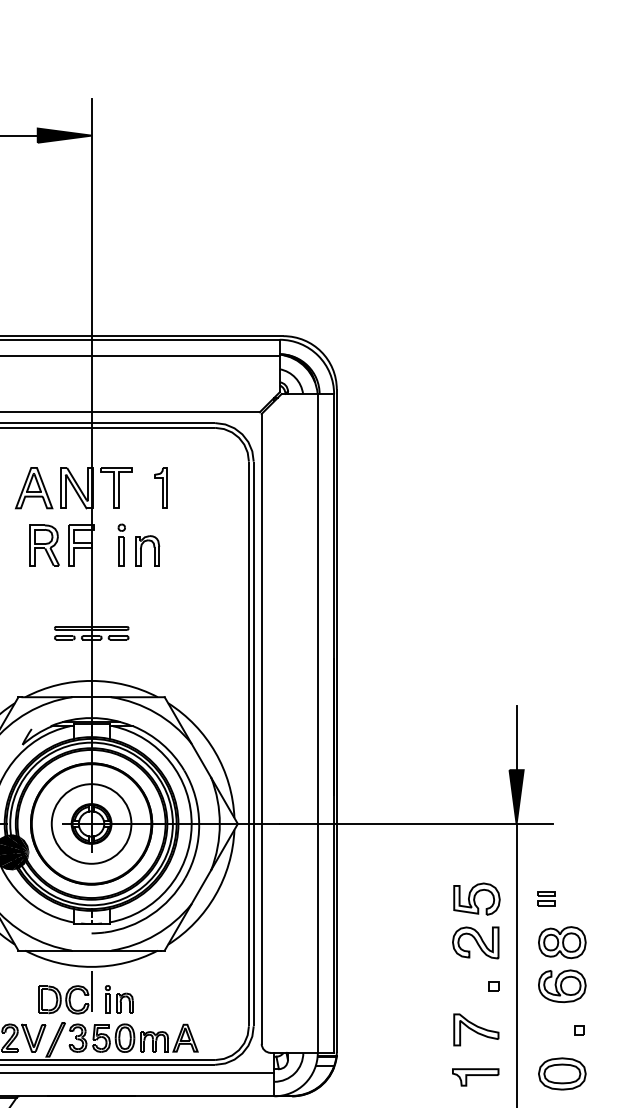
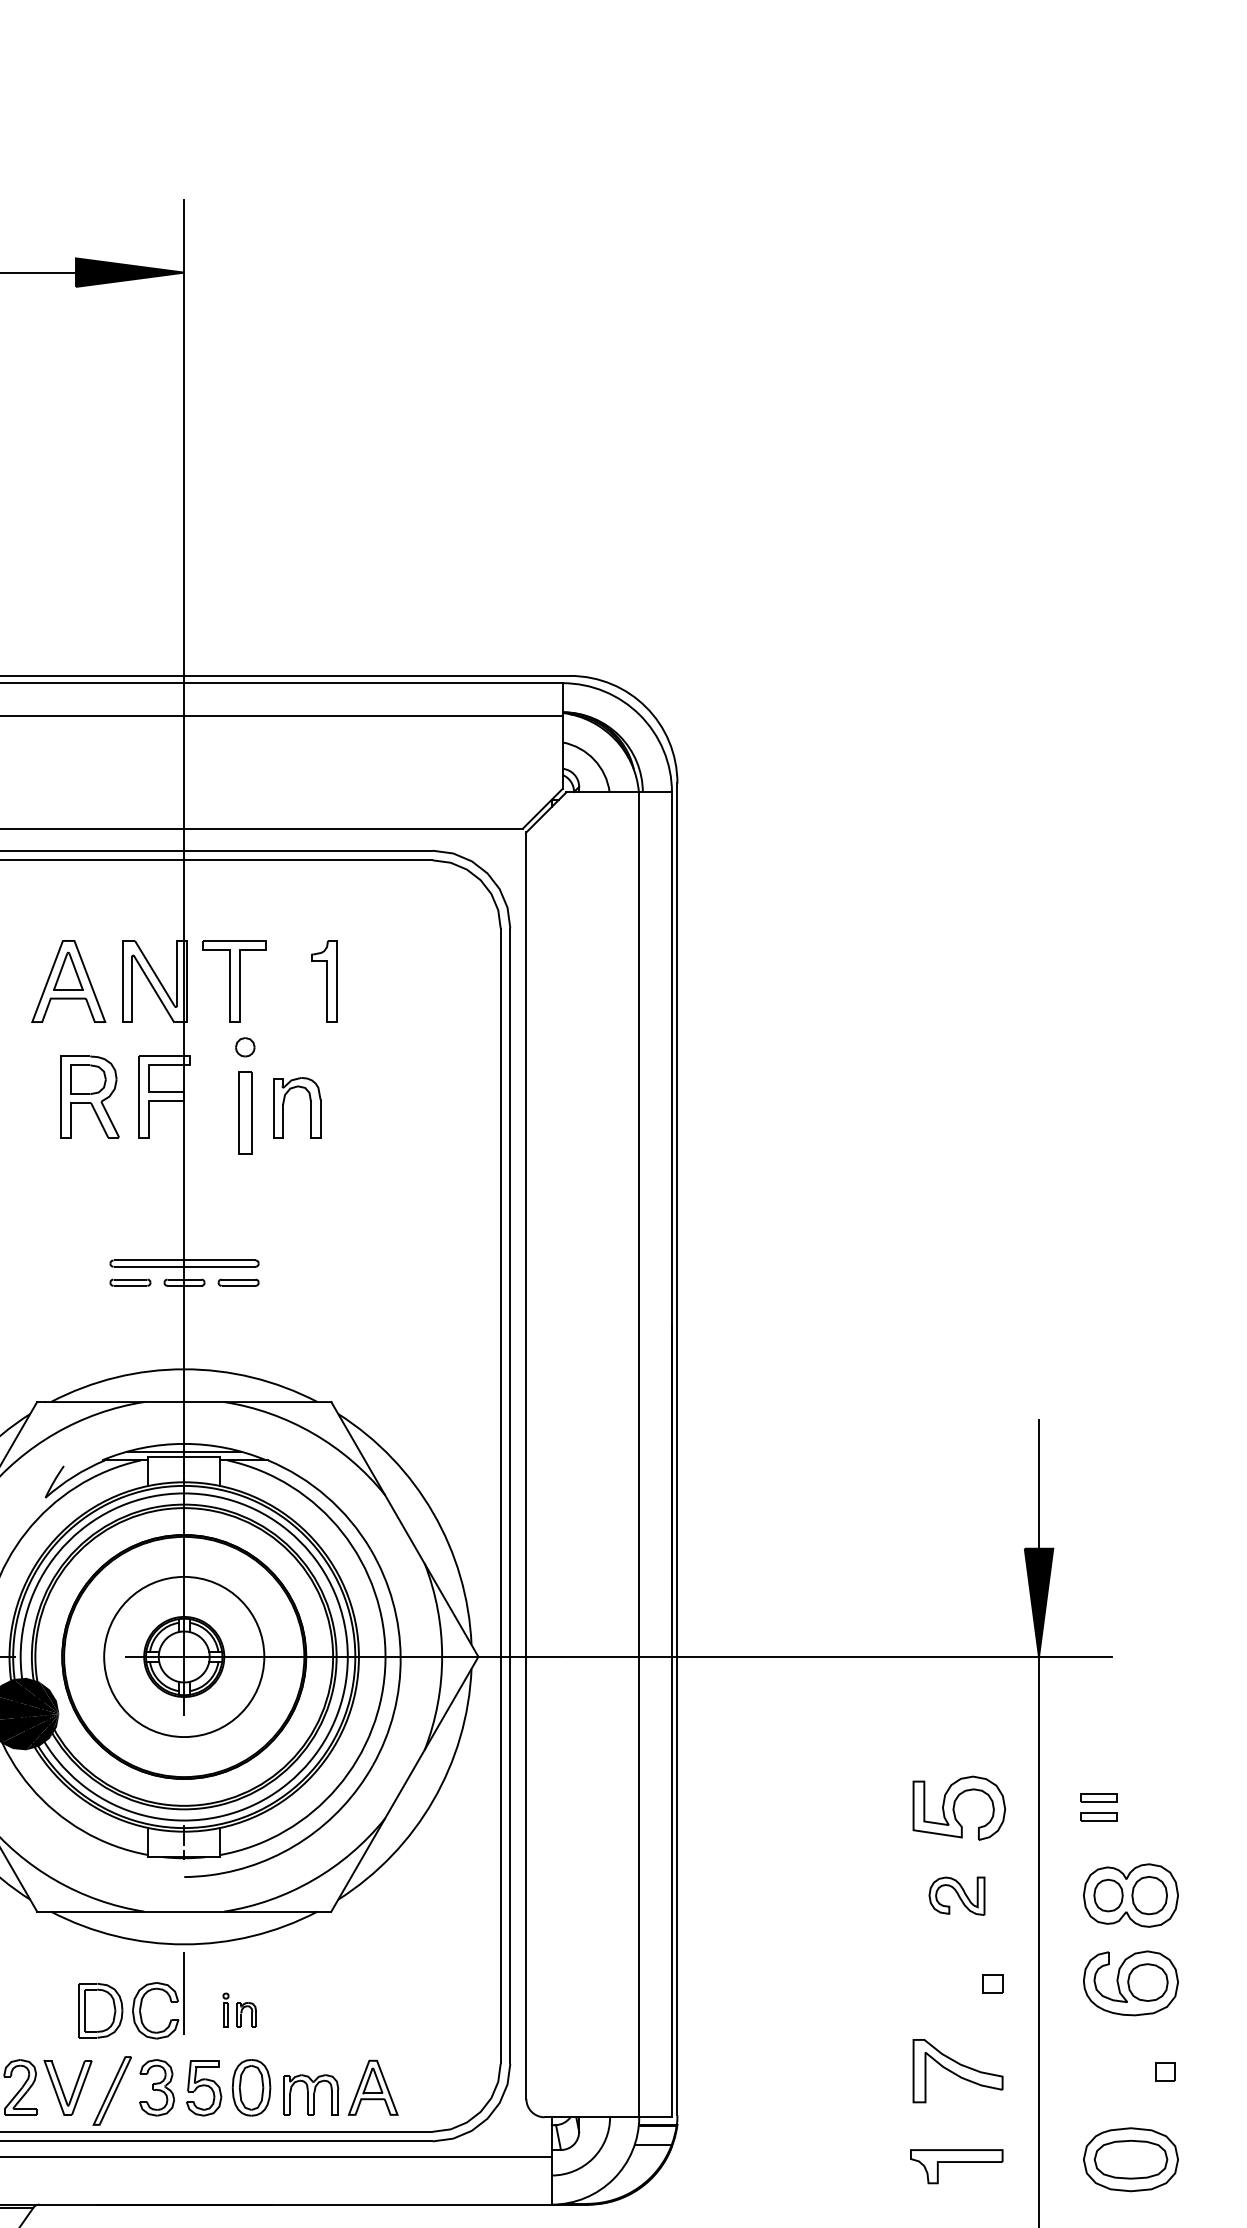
part: (121, 544) -> (244, 1094), size x1.4
part: (475, 942) -> (956, 1895), size x0.6
part: (118, 999) -> (238, 2009), size x0.6

